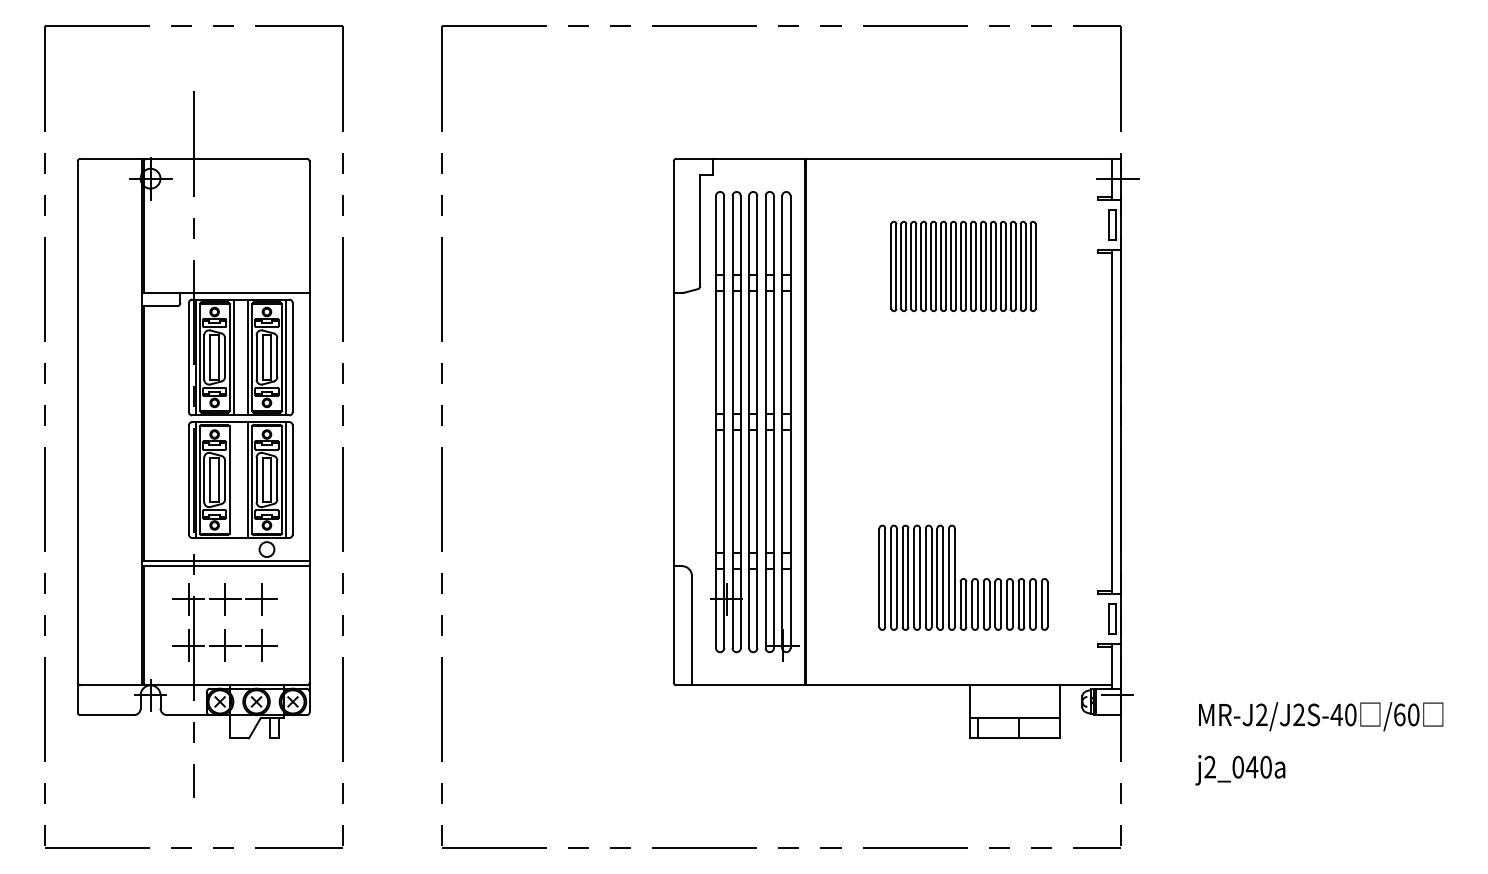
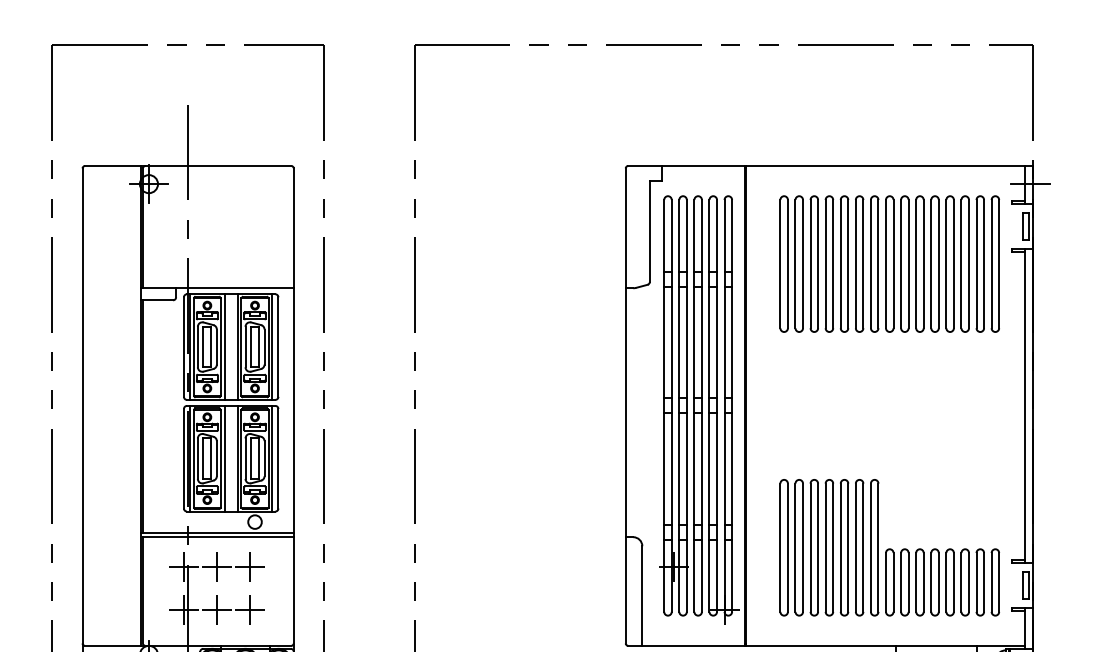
part: (963, 266) -> (889, 264), size x1.67
line: (233, 479) -> (224, 458), added
part: (963, 577) -> (889, 547), size x1.43

